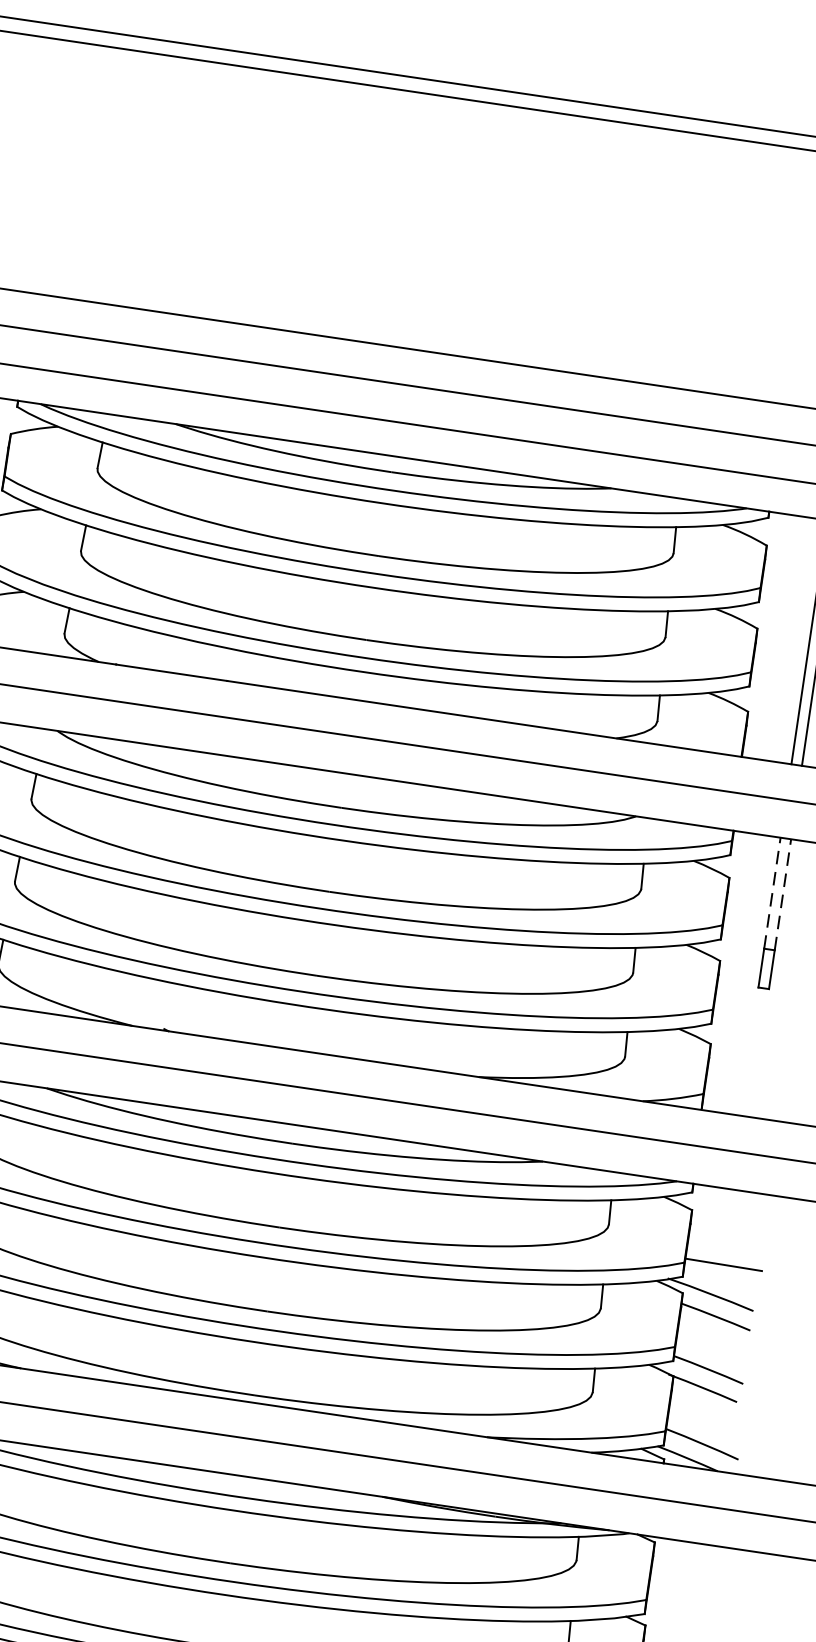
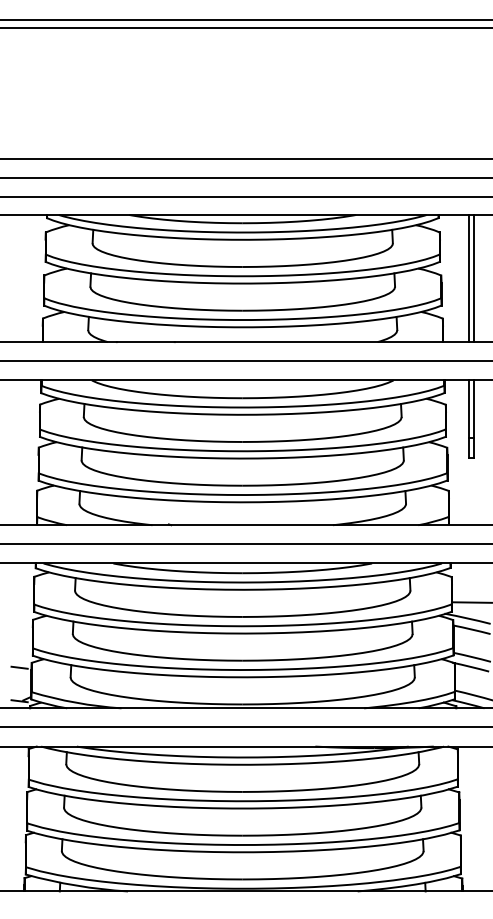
line: (771, 893) -> (468, 409), dashed -> solid
line: (783, 895) -> (474, 409), dashed -> solid

